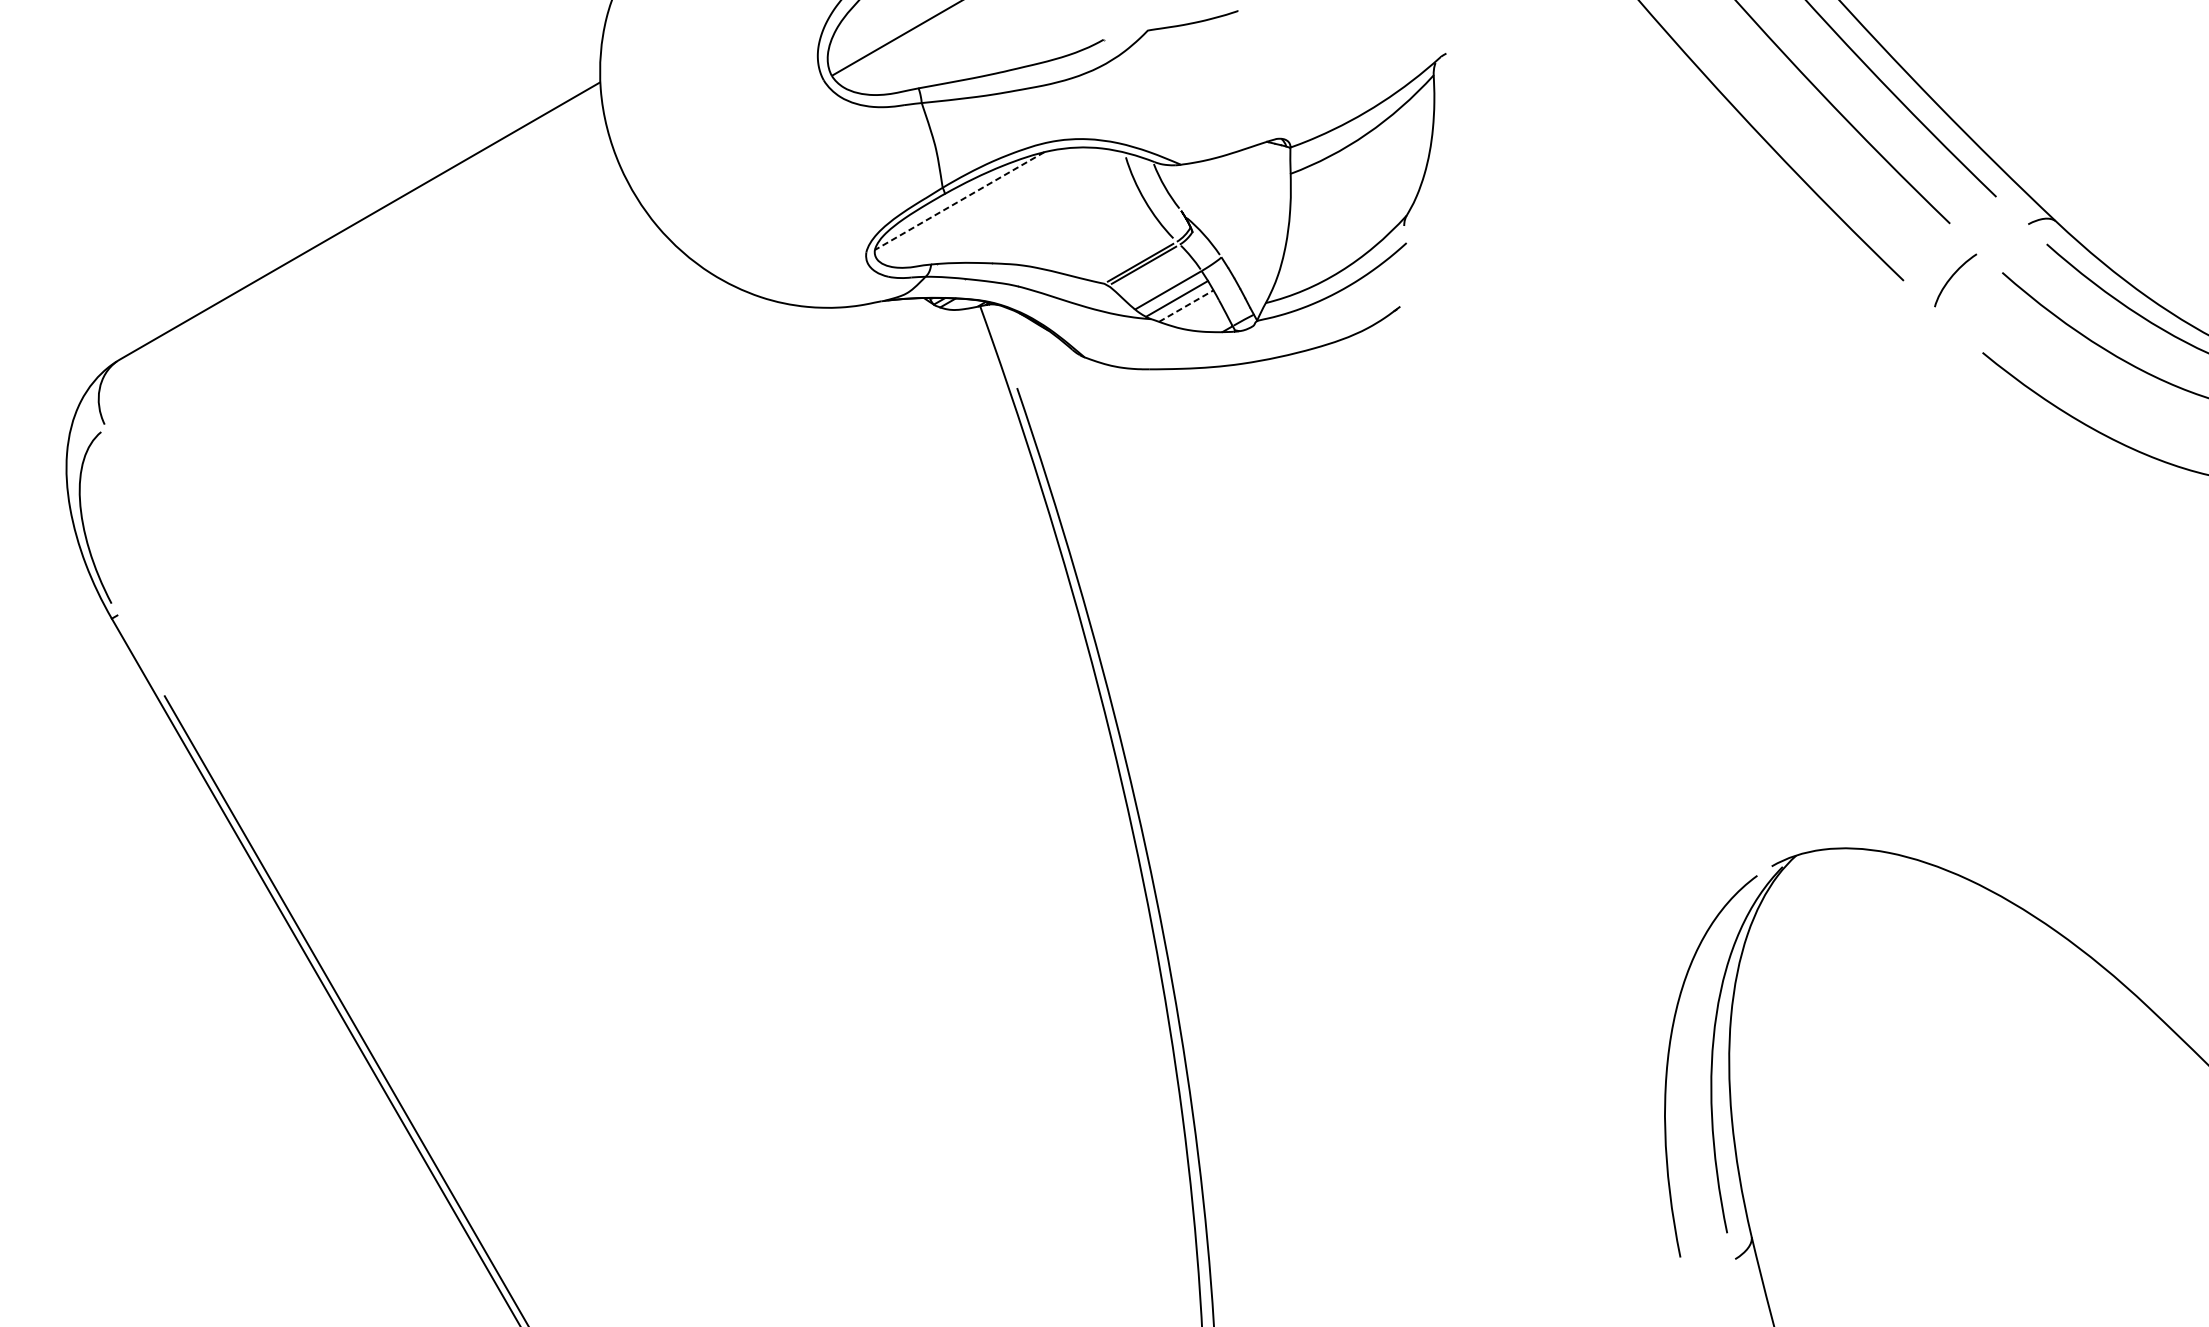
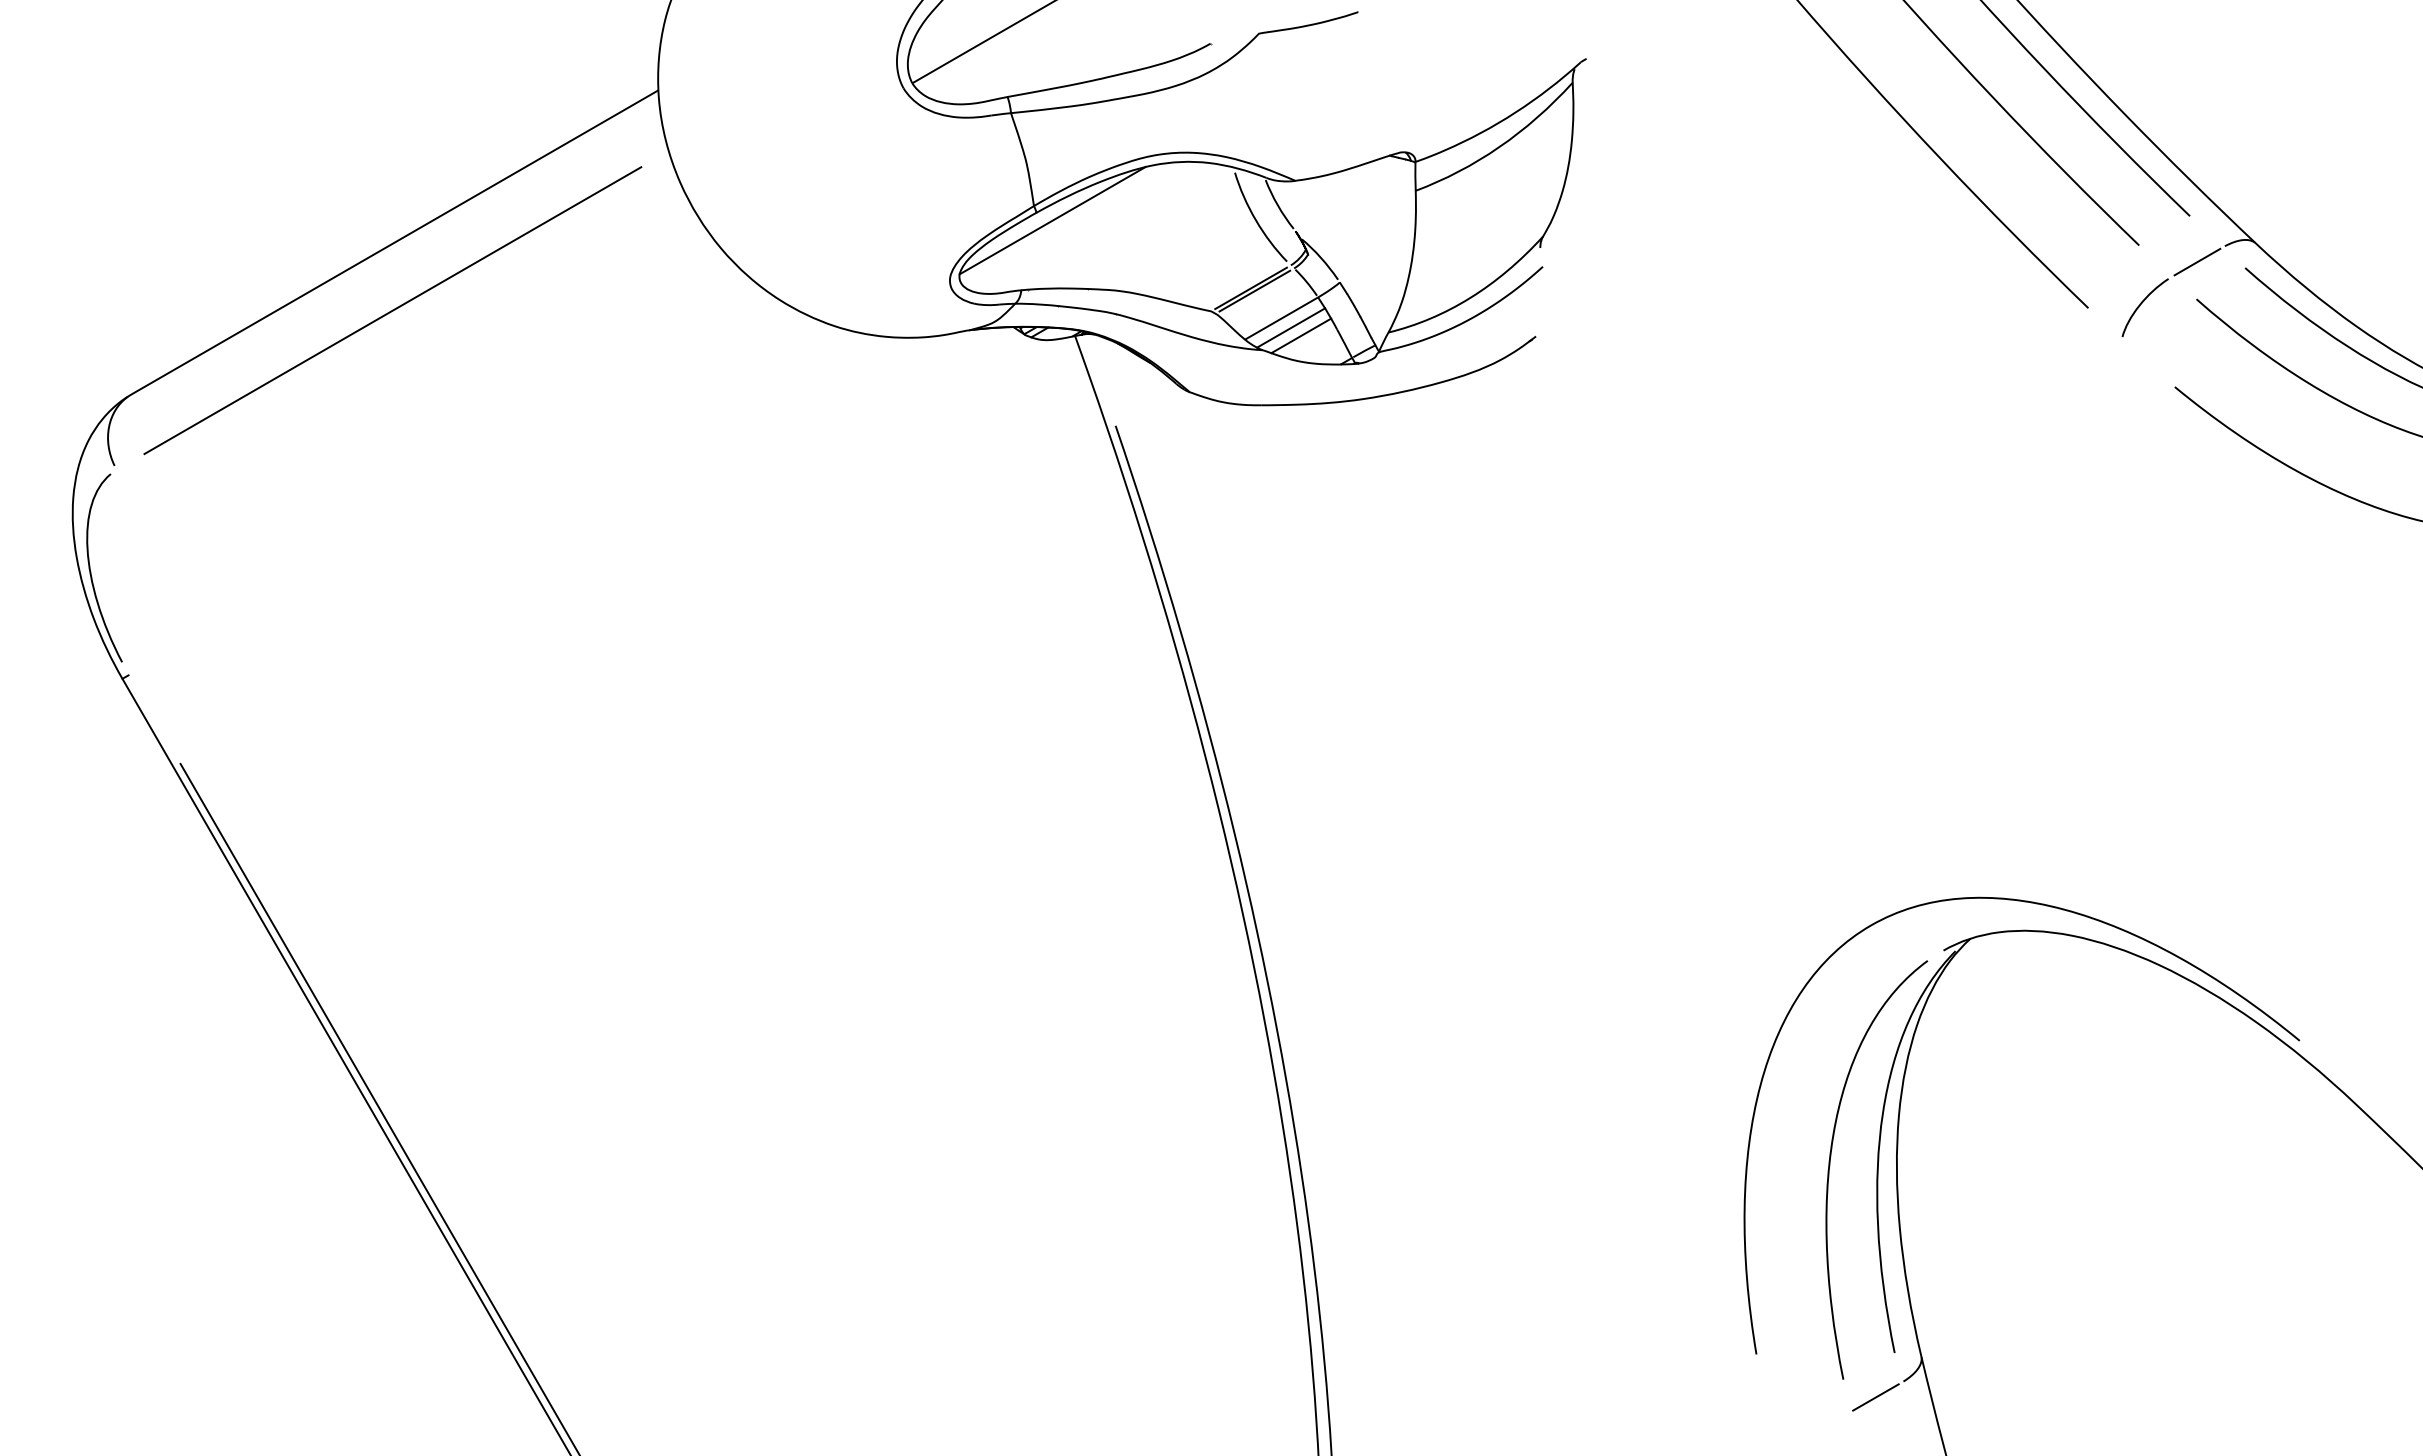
line: (959, 200) -> (1052, 220), dashed -> solid
line: (2003, 238) -> (2197, 261), added
line: (357, 282) -> (392, 310), added
line: (1186, 305) -> (1301, 335), dashed -> solid
curve: (1914, 840) -> (2100, 922), added
line: (1709, 1273) -> (1875, 1397), added

